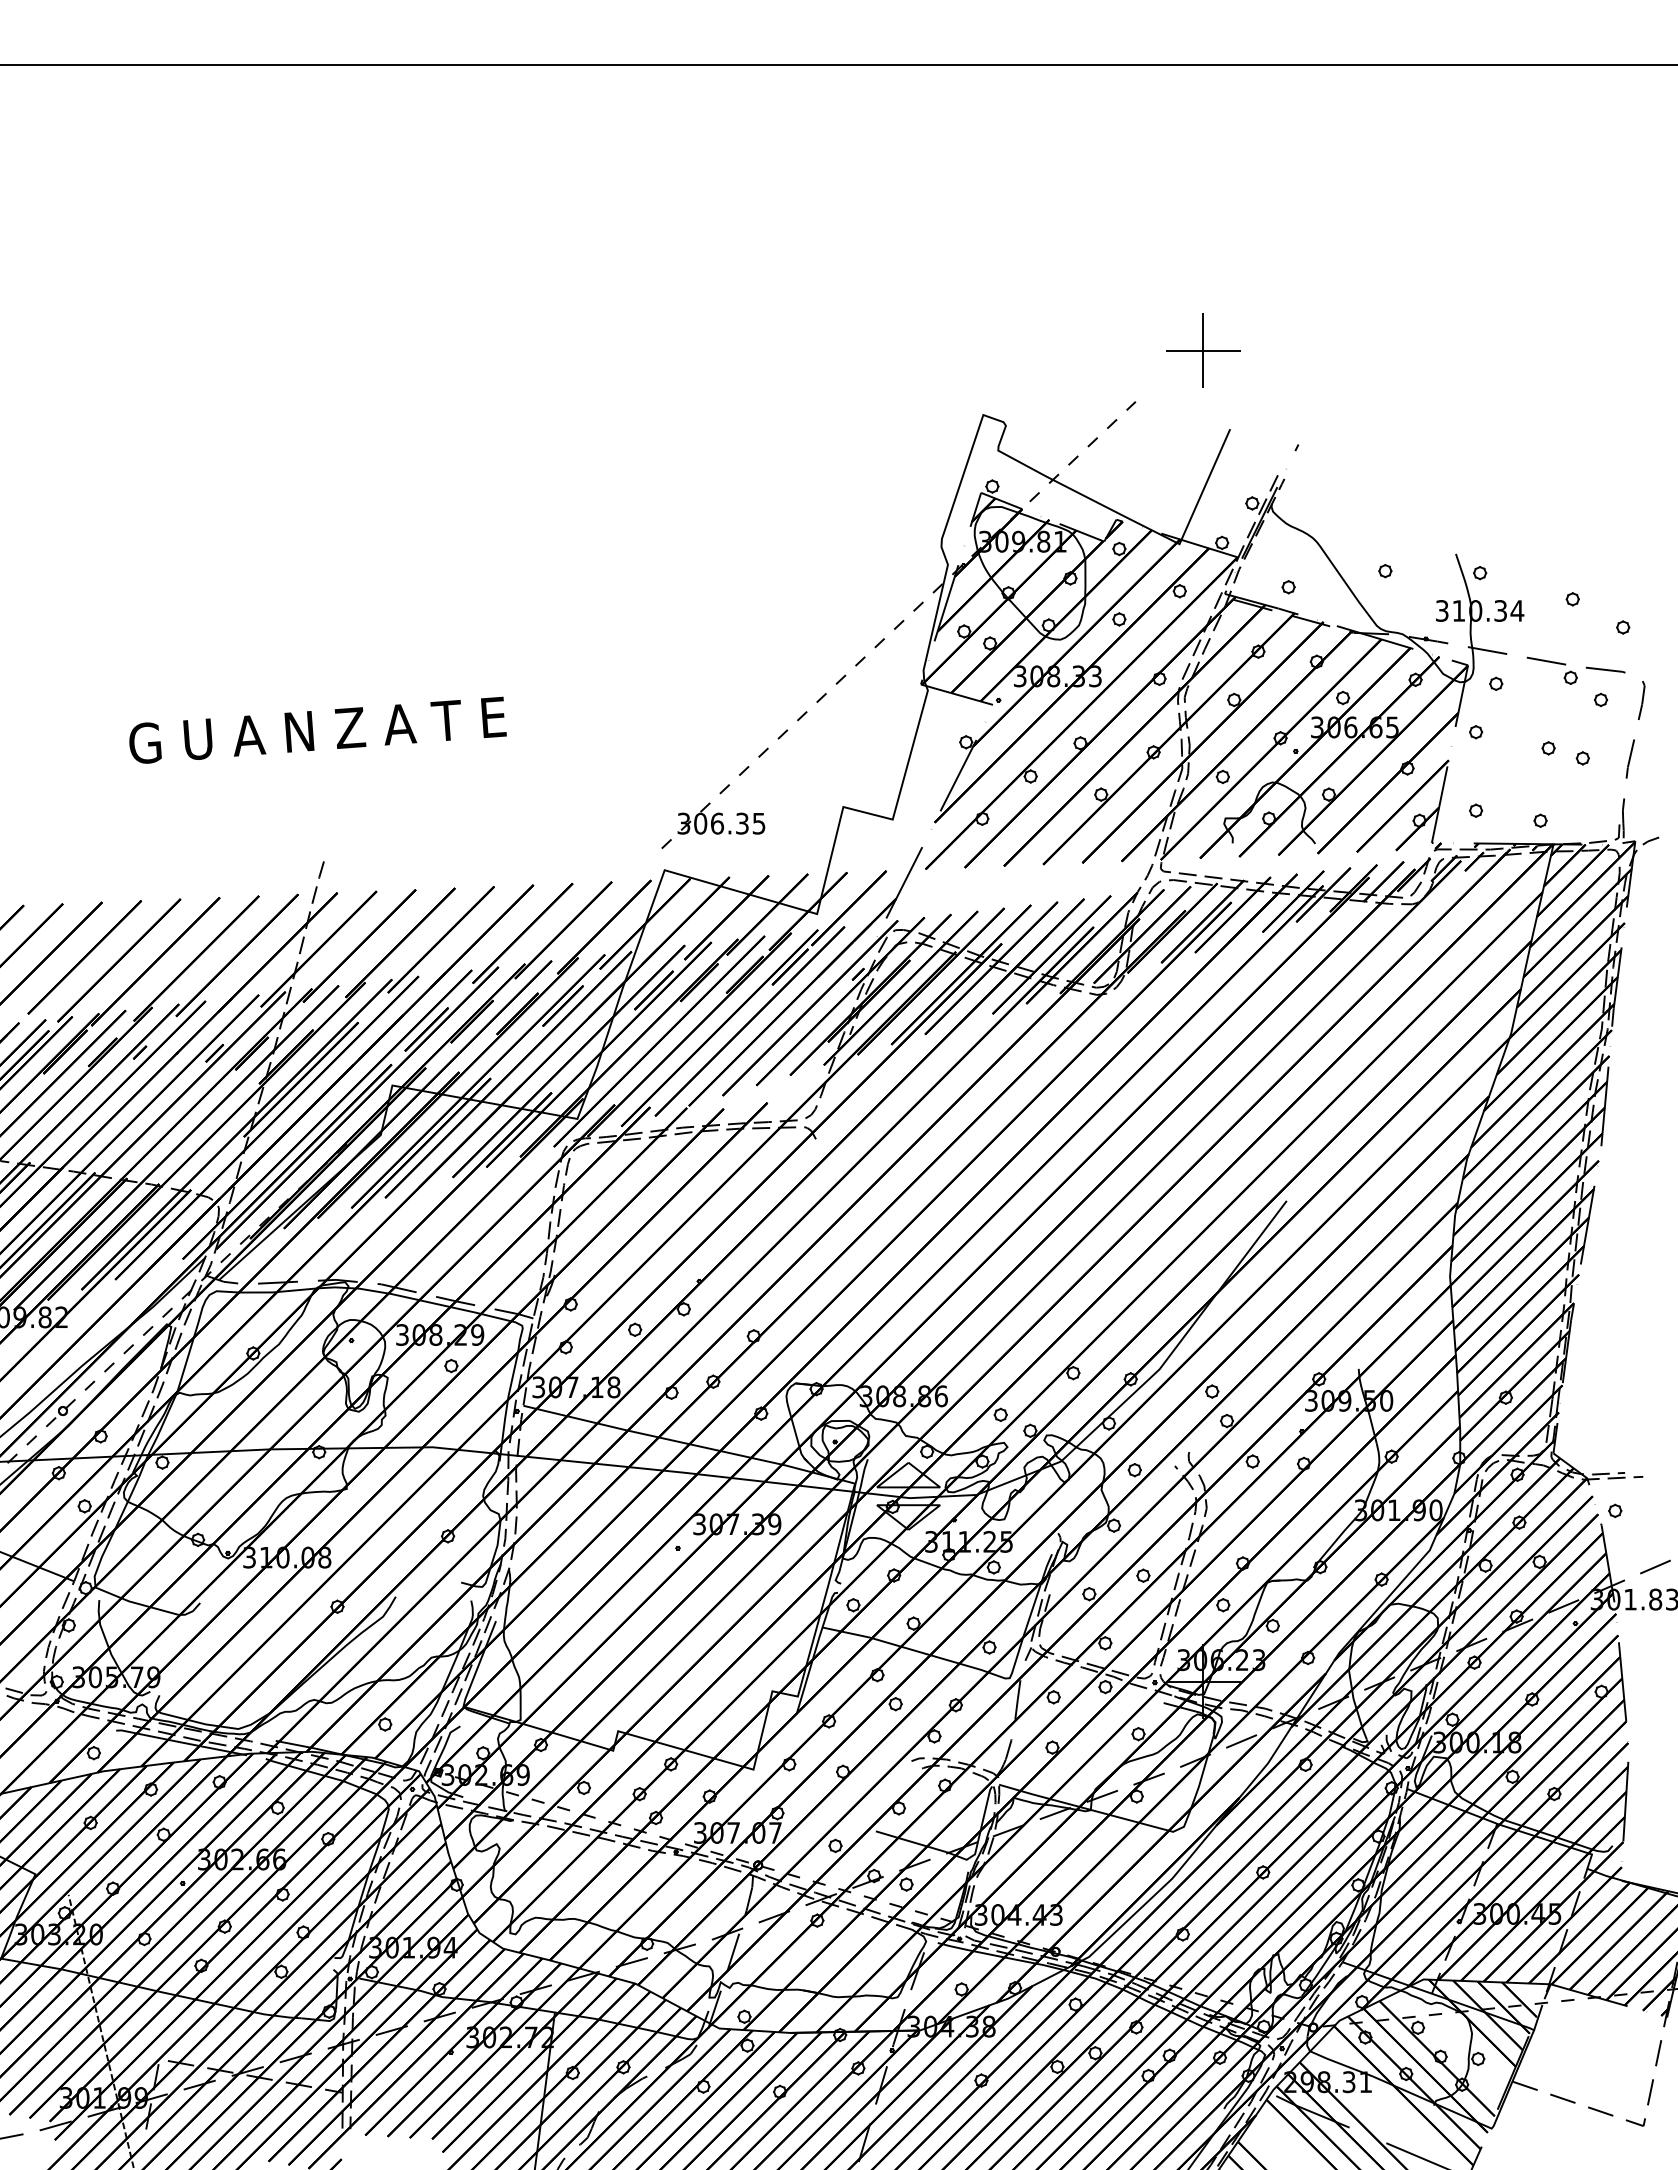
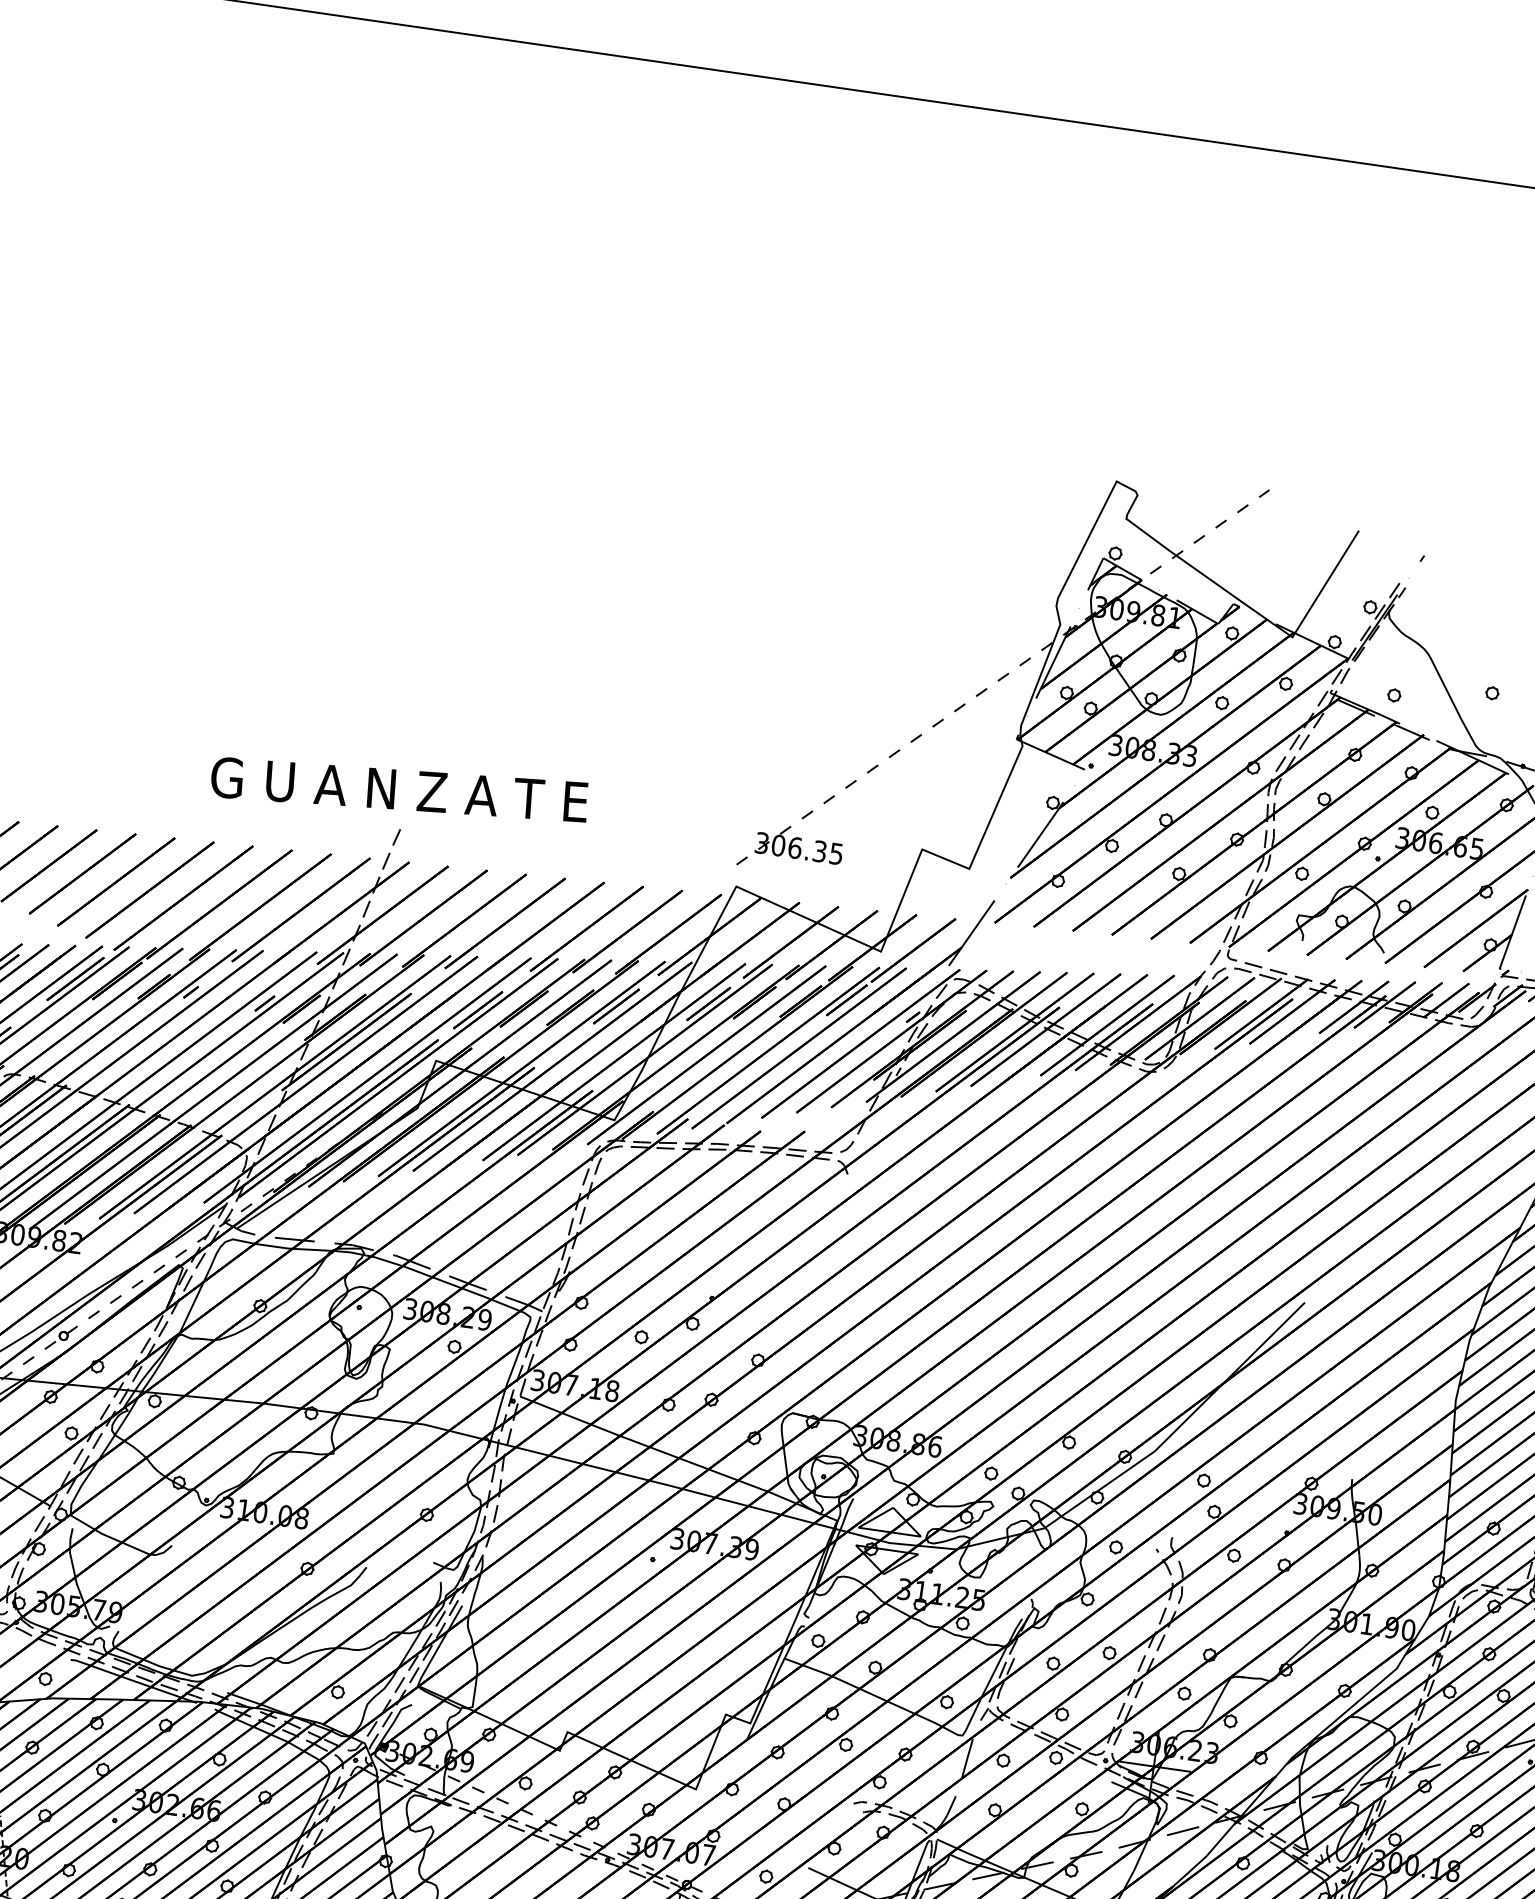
part: (1203, 350) -> (1343, 448), removed
text: (317, 729) -> (399, 788), moved

